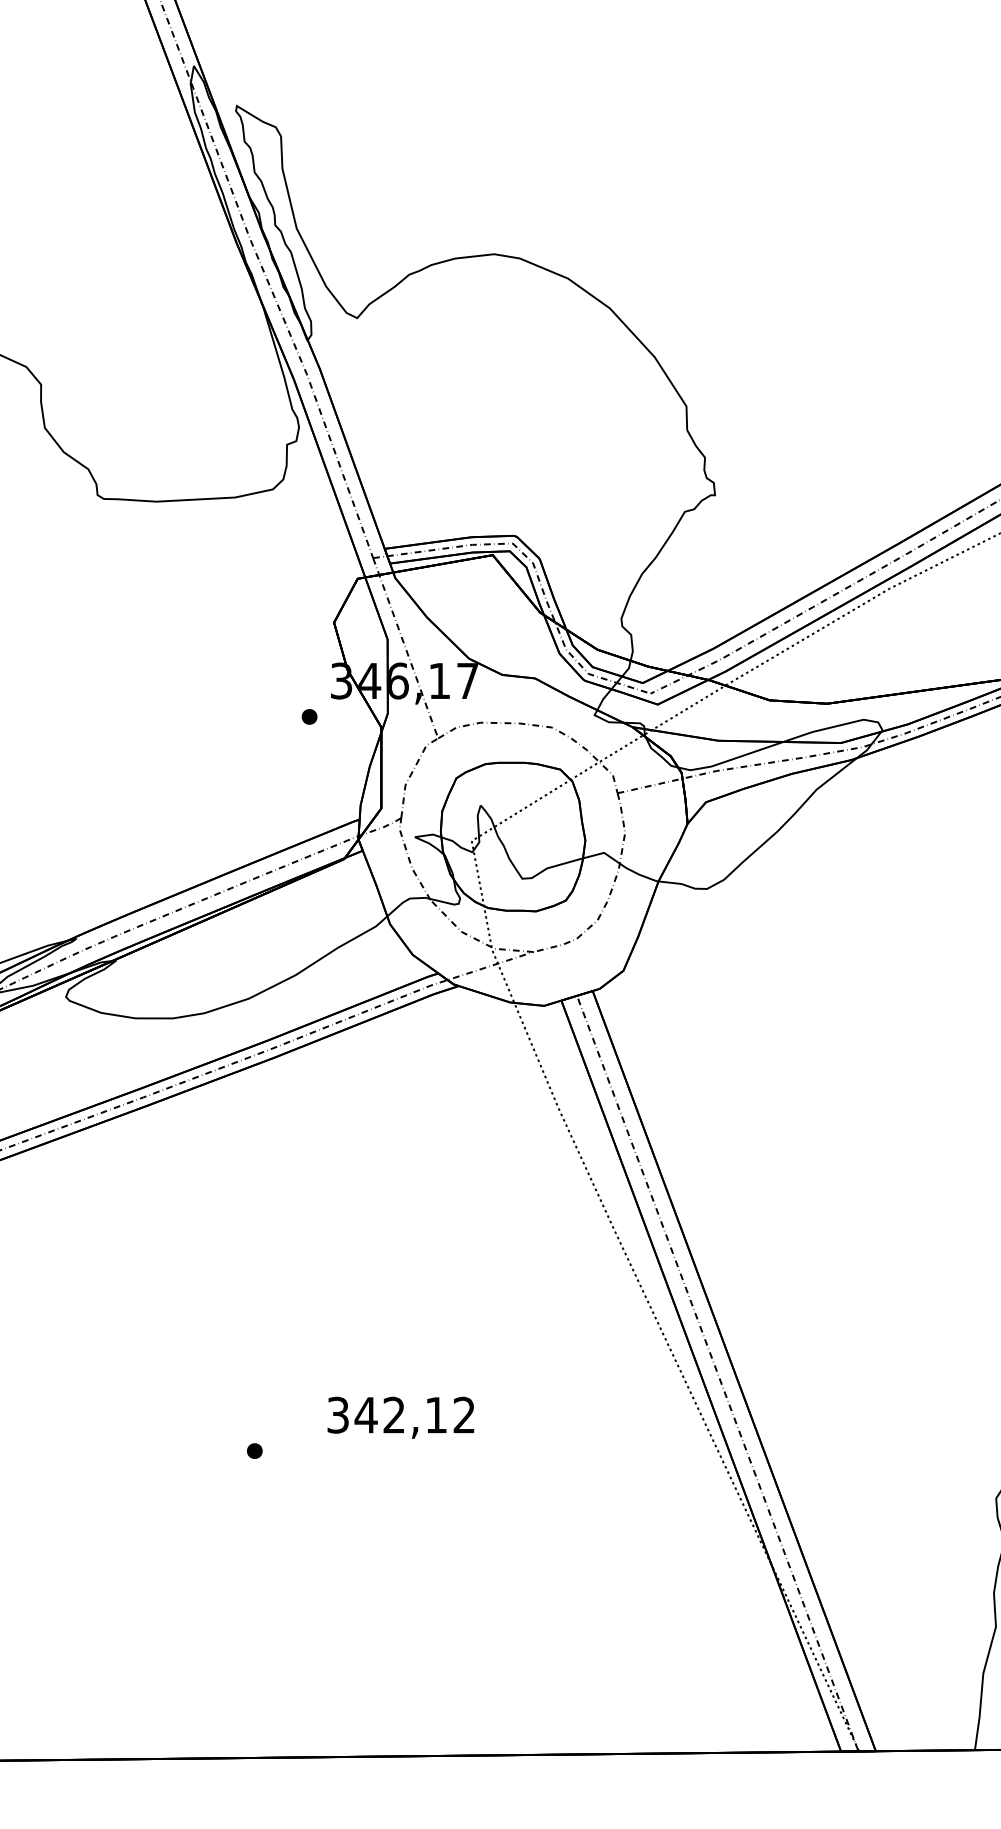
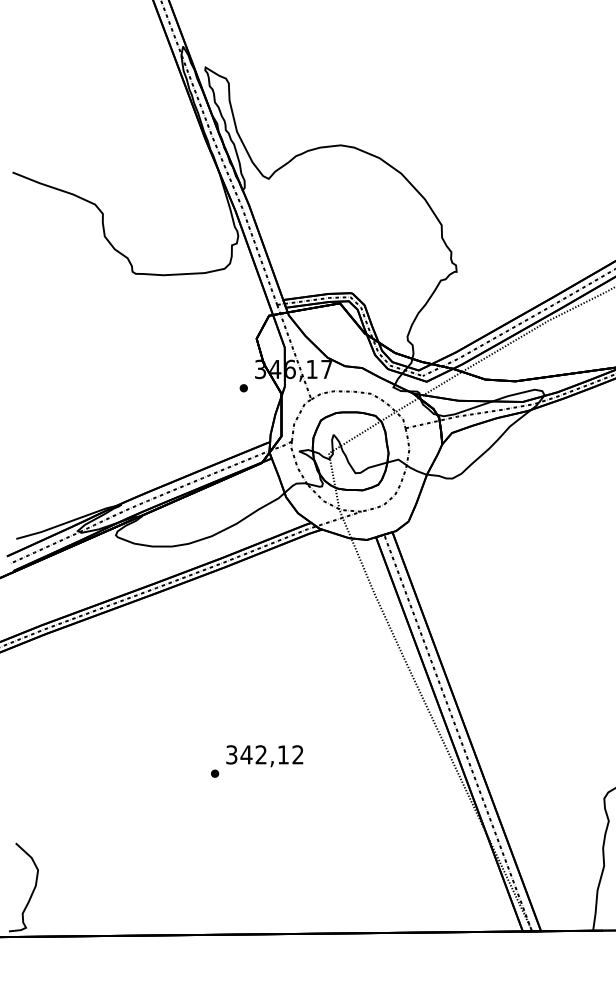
text: (400, 1418) -> (264, 756), moved

